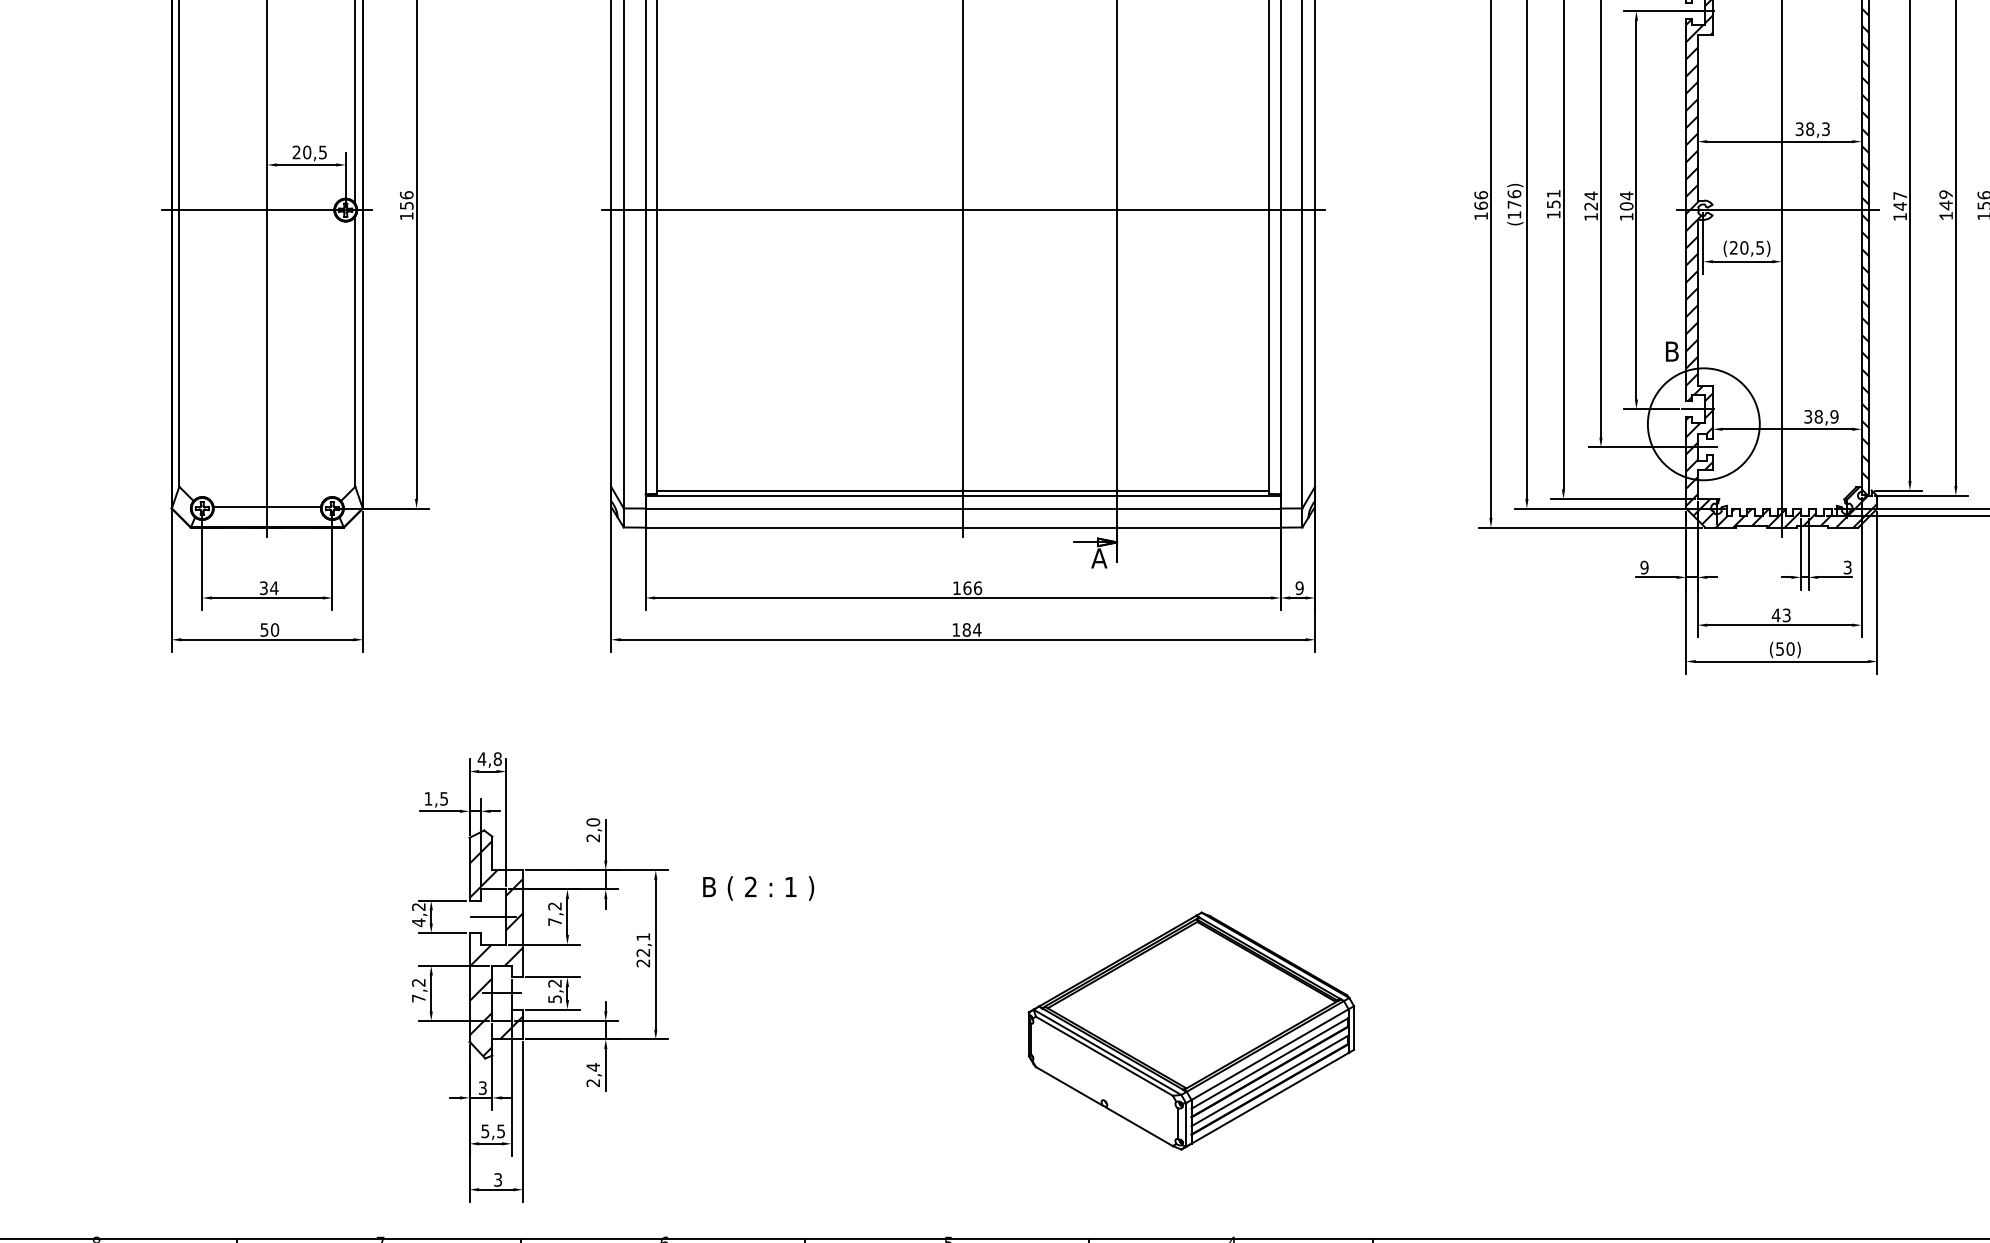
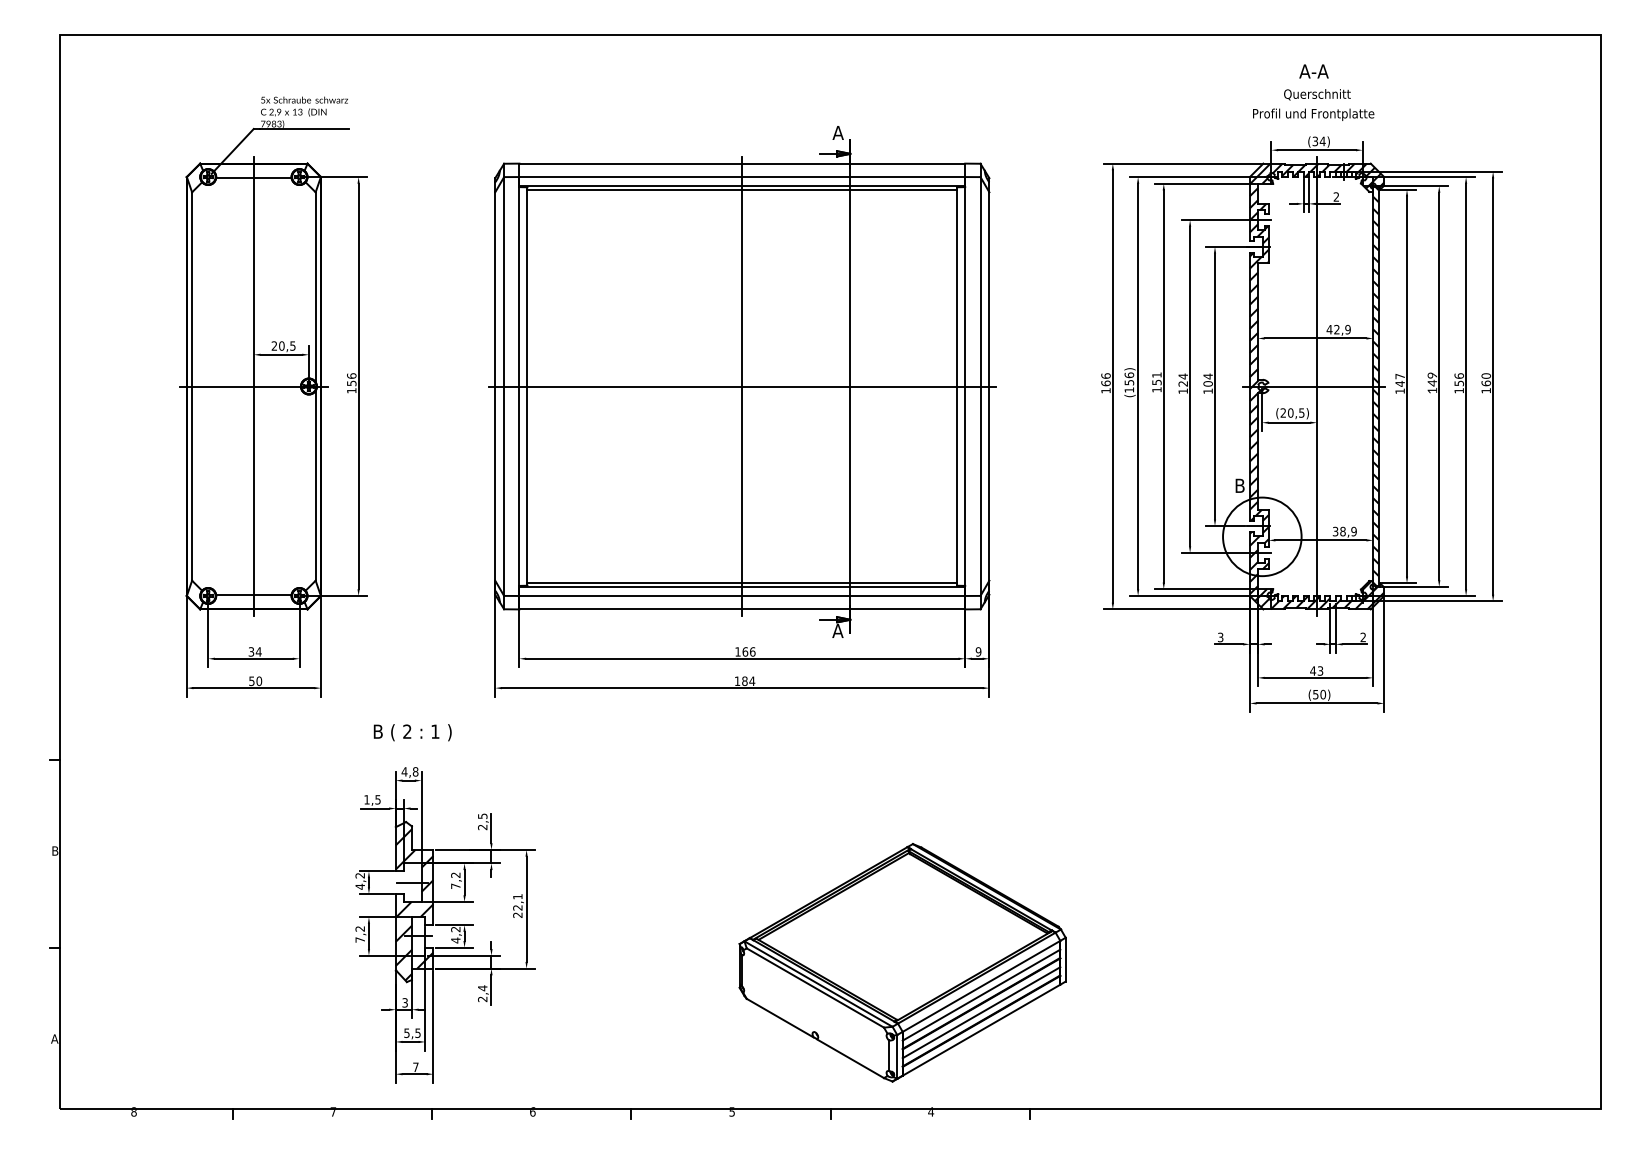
text: (1812, 128) -> (1338, 329), 38,3 -> 42,9
text: (1514, 204) -> (1129, 382), (176) -> (156)
text: (1644, 567) -> (1220, 637), 9 -> 3
text: (1847, 567) -> (1363, 637), 3 -> 2
text: (592, 822) -> (482, 816), 2,0 -> 2,5
text: (758, 888) -> (412, 732), moved
text: (554, 999) -> (455, 940), 5,2 -> 4,2
part: (1191, 1030) -> (902, 962), size x1.43
text: (497, 1180) -> (415, 1067), 3 -> 7

